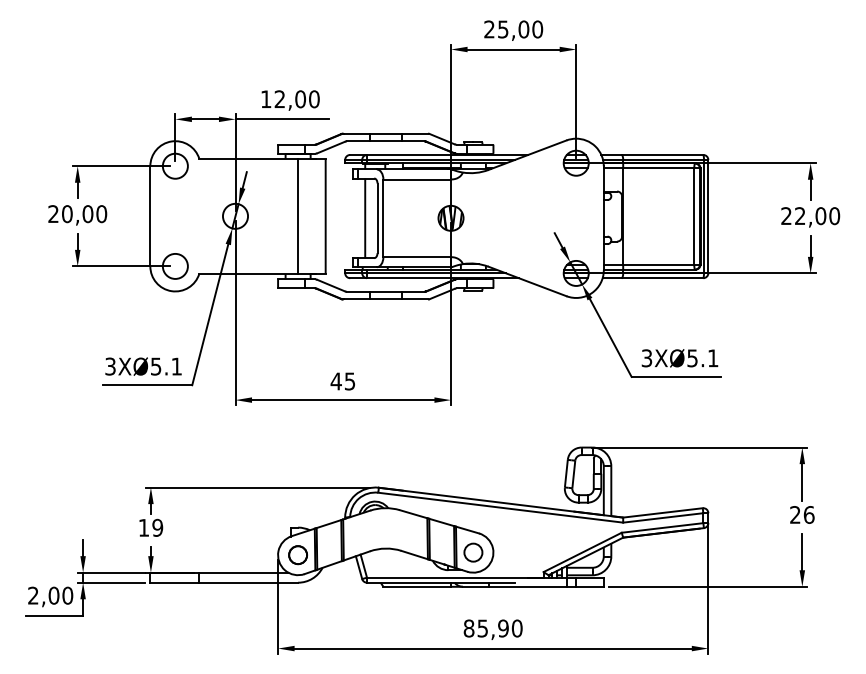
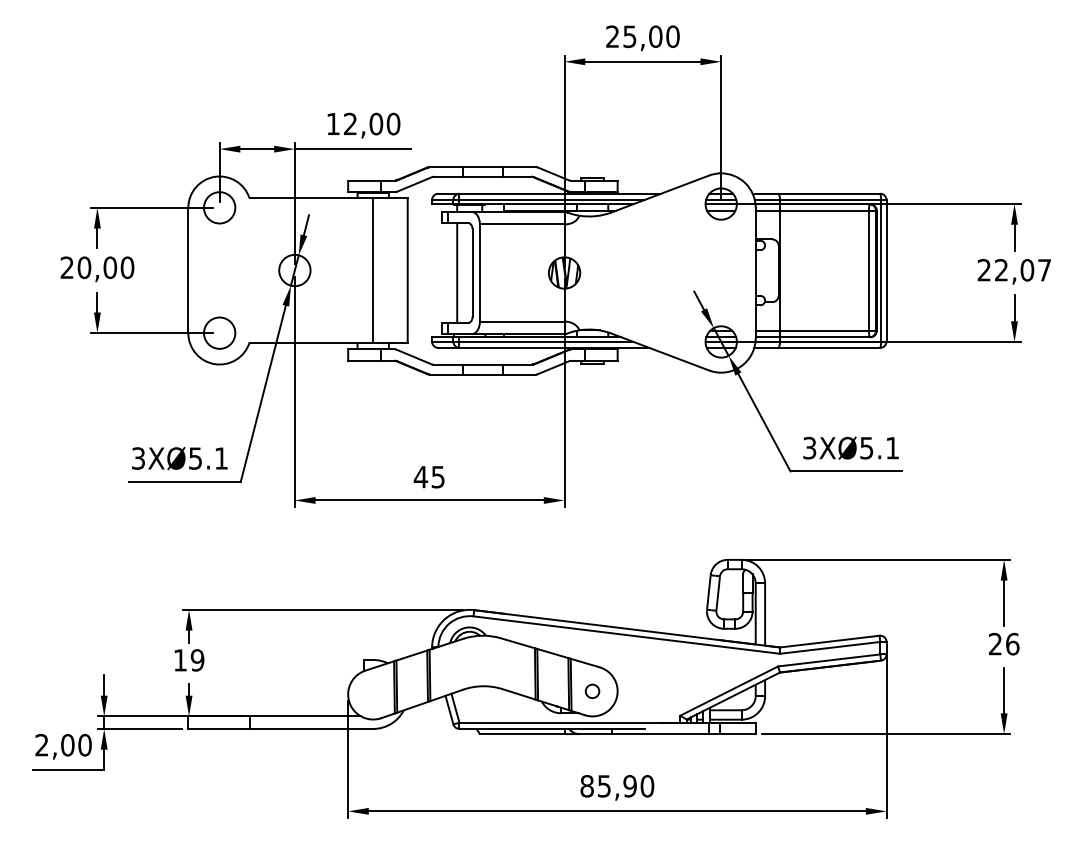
text: (834, 216) -> (1044, 270), 22,00 -> 22,07
circle: (473, 552) -> (592, 691), size x0.6
circle: (298, 555) -> (373, 694), removed

